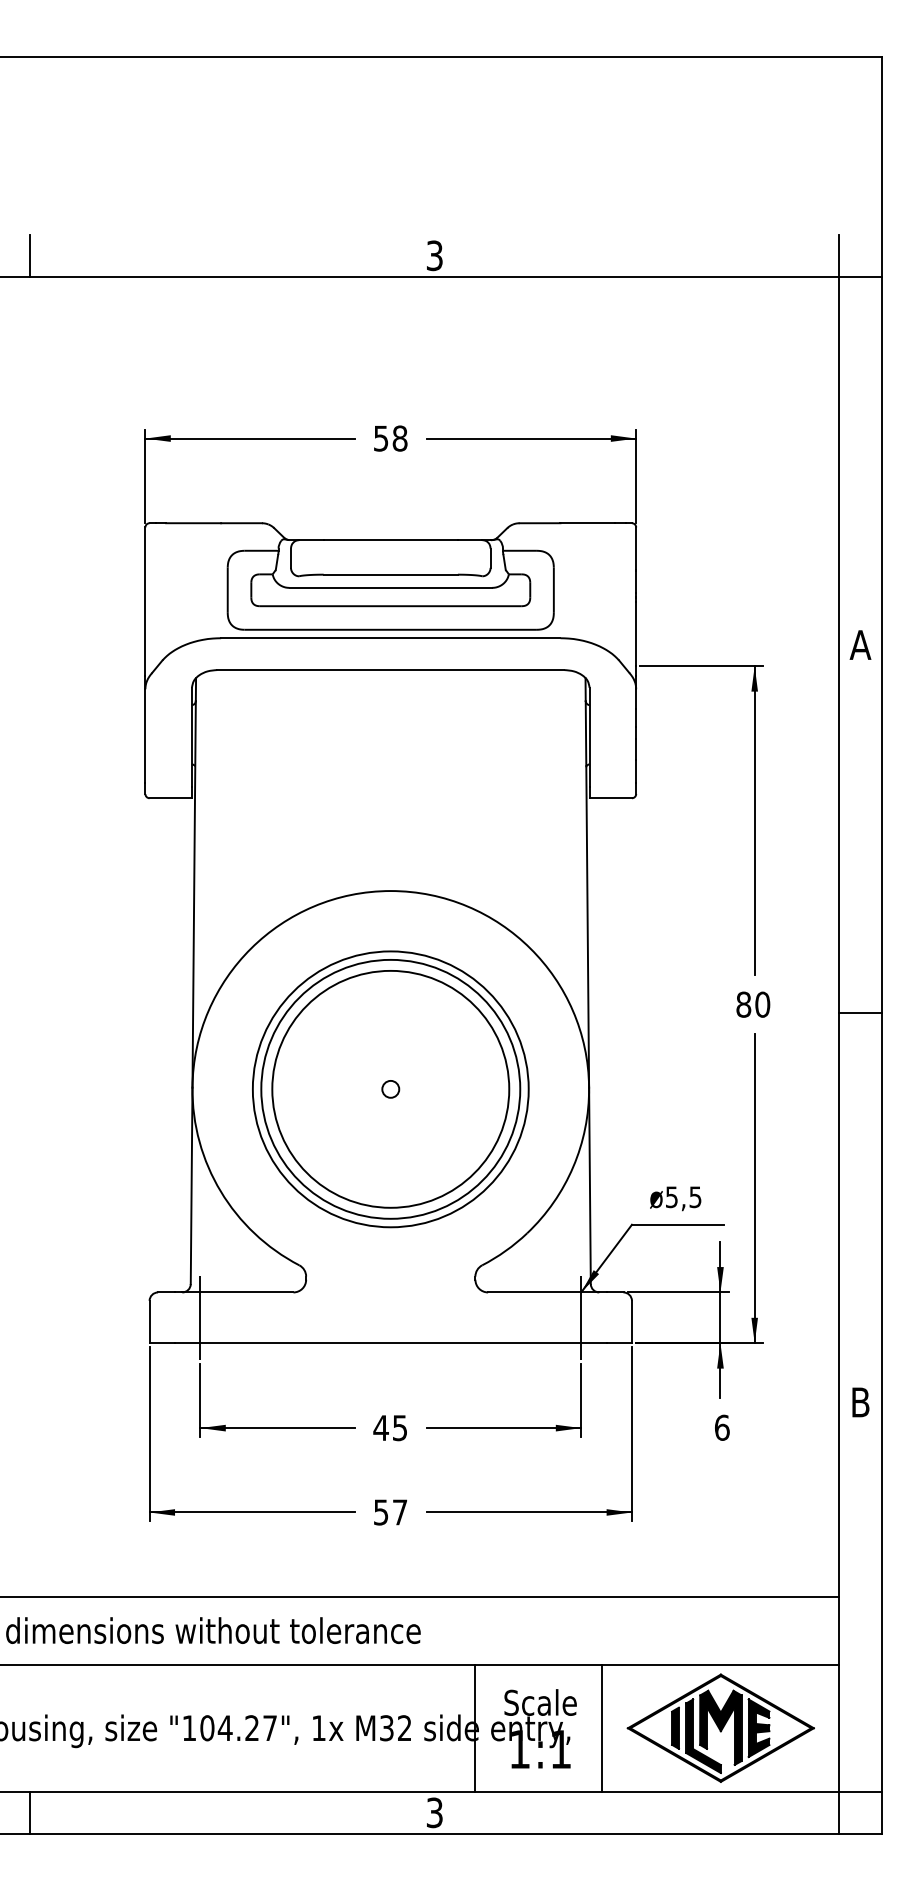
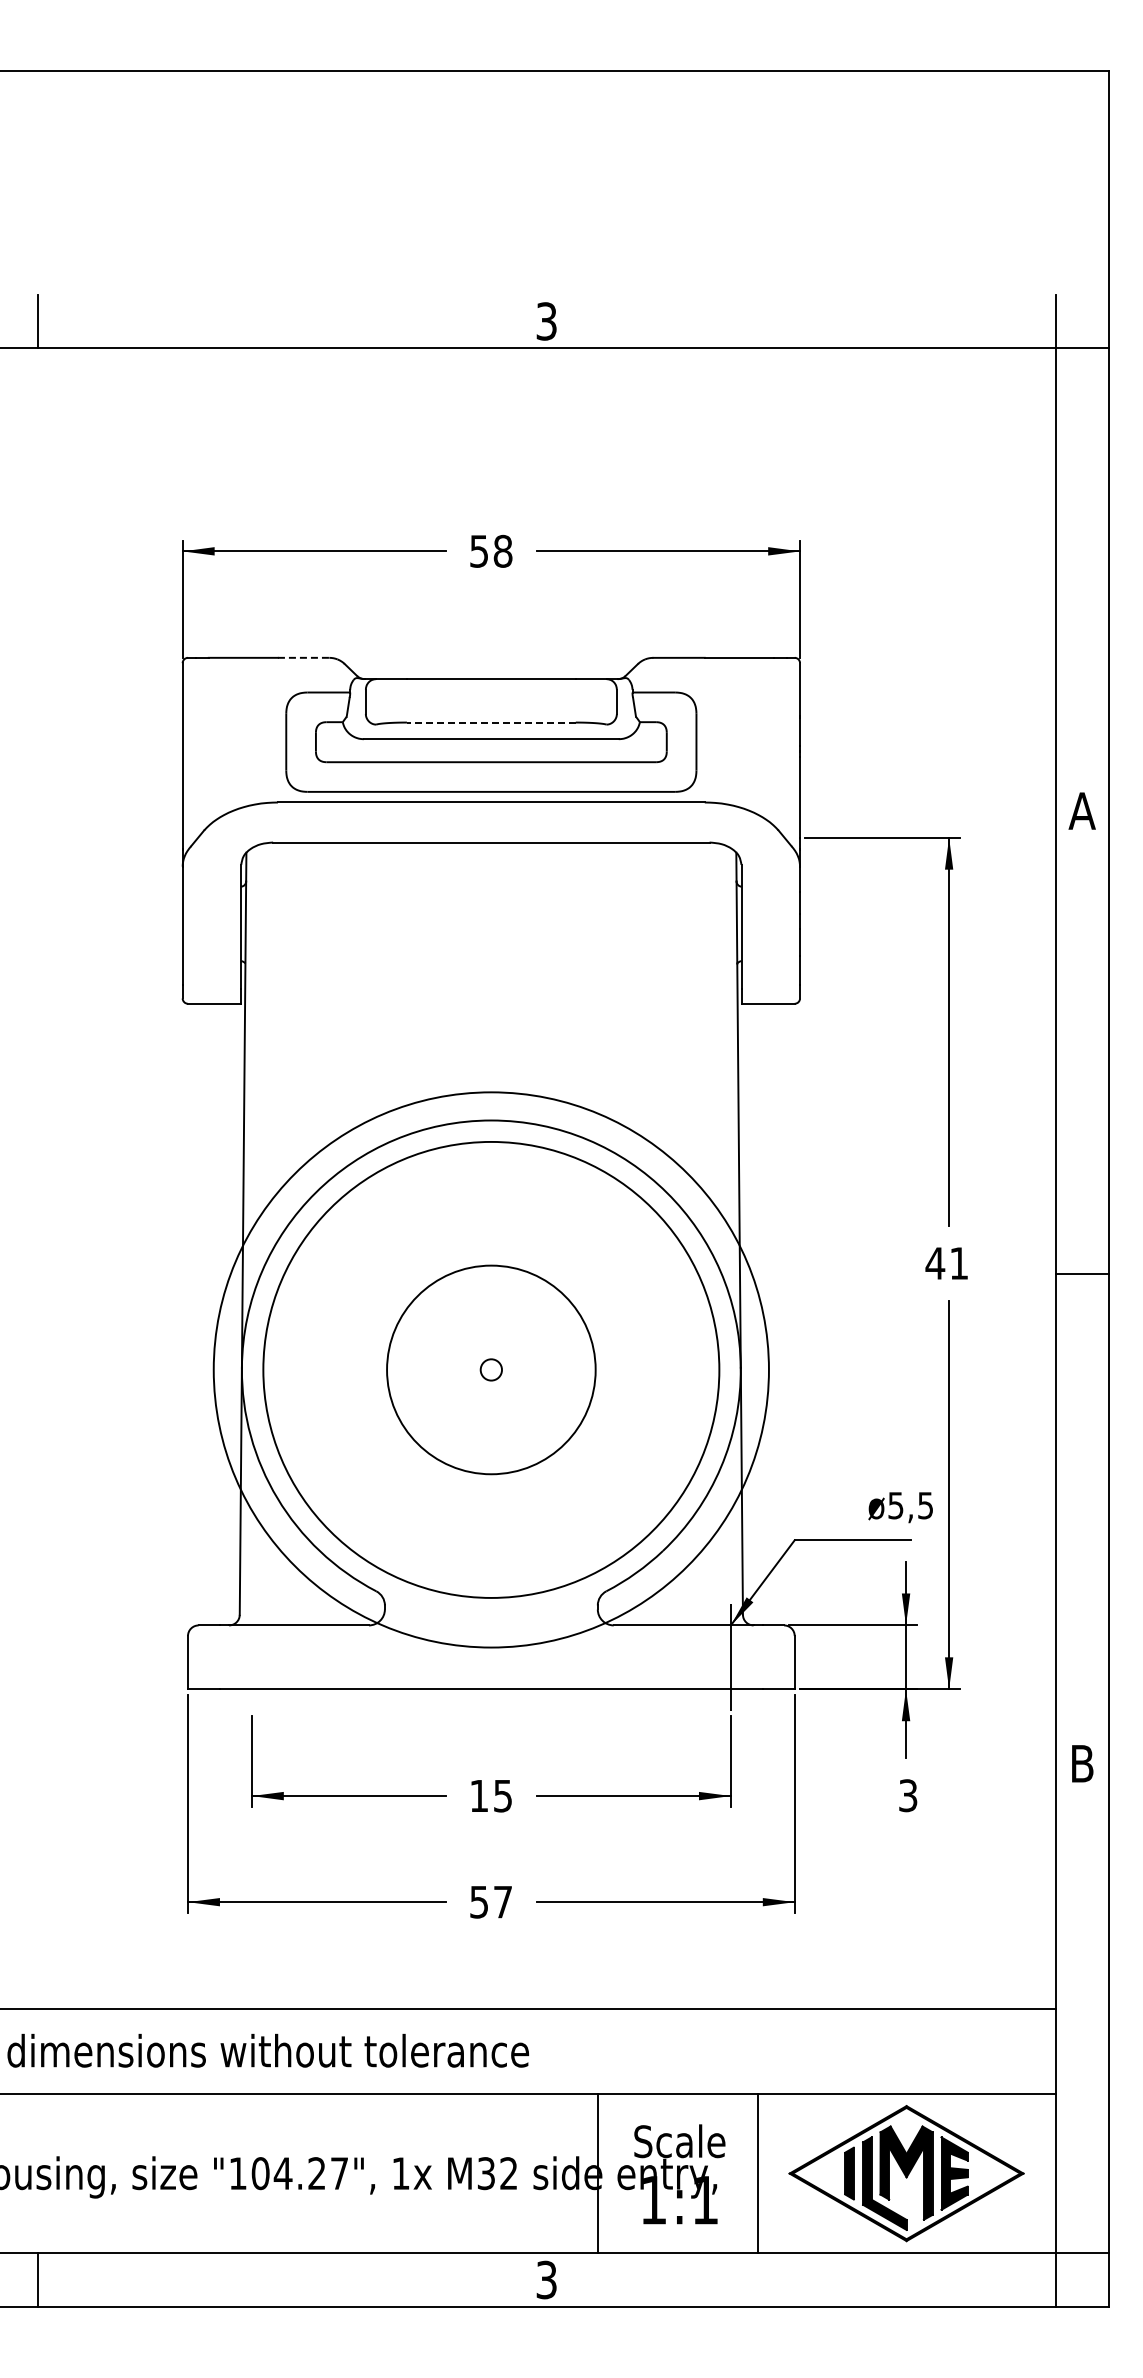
line: (241, 522) -> (303, 657), solid -> dashed
line: (390, 574) -> (490, 722), solid -> dashed
text: (752, 1004) -> (946, 1263), 80 -> 41
circle: (390, 1088) -> (490, 1369), size x1.6
circle: (390, 1088) -> (491, 1369), size x0.7
circle: (390, 1088) -> (491, 1369), size x1.4
text: (675, 1198) -> (900, 1507), moved
line: (200, 1317) -> (251, 1657), removed
text: (381, 1427) -> (479, 1795), 45 -> 15
text: (722, 1427) -> (908, 1795), 6 -> 3

